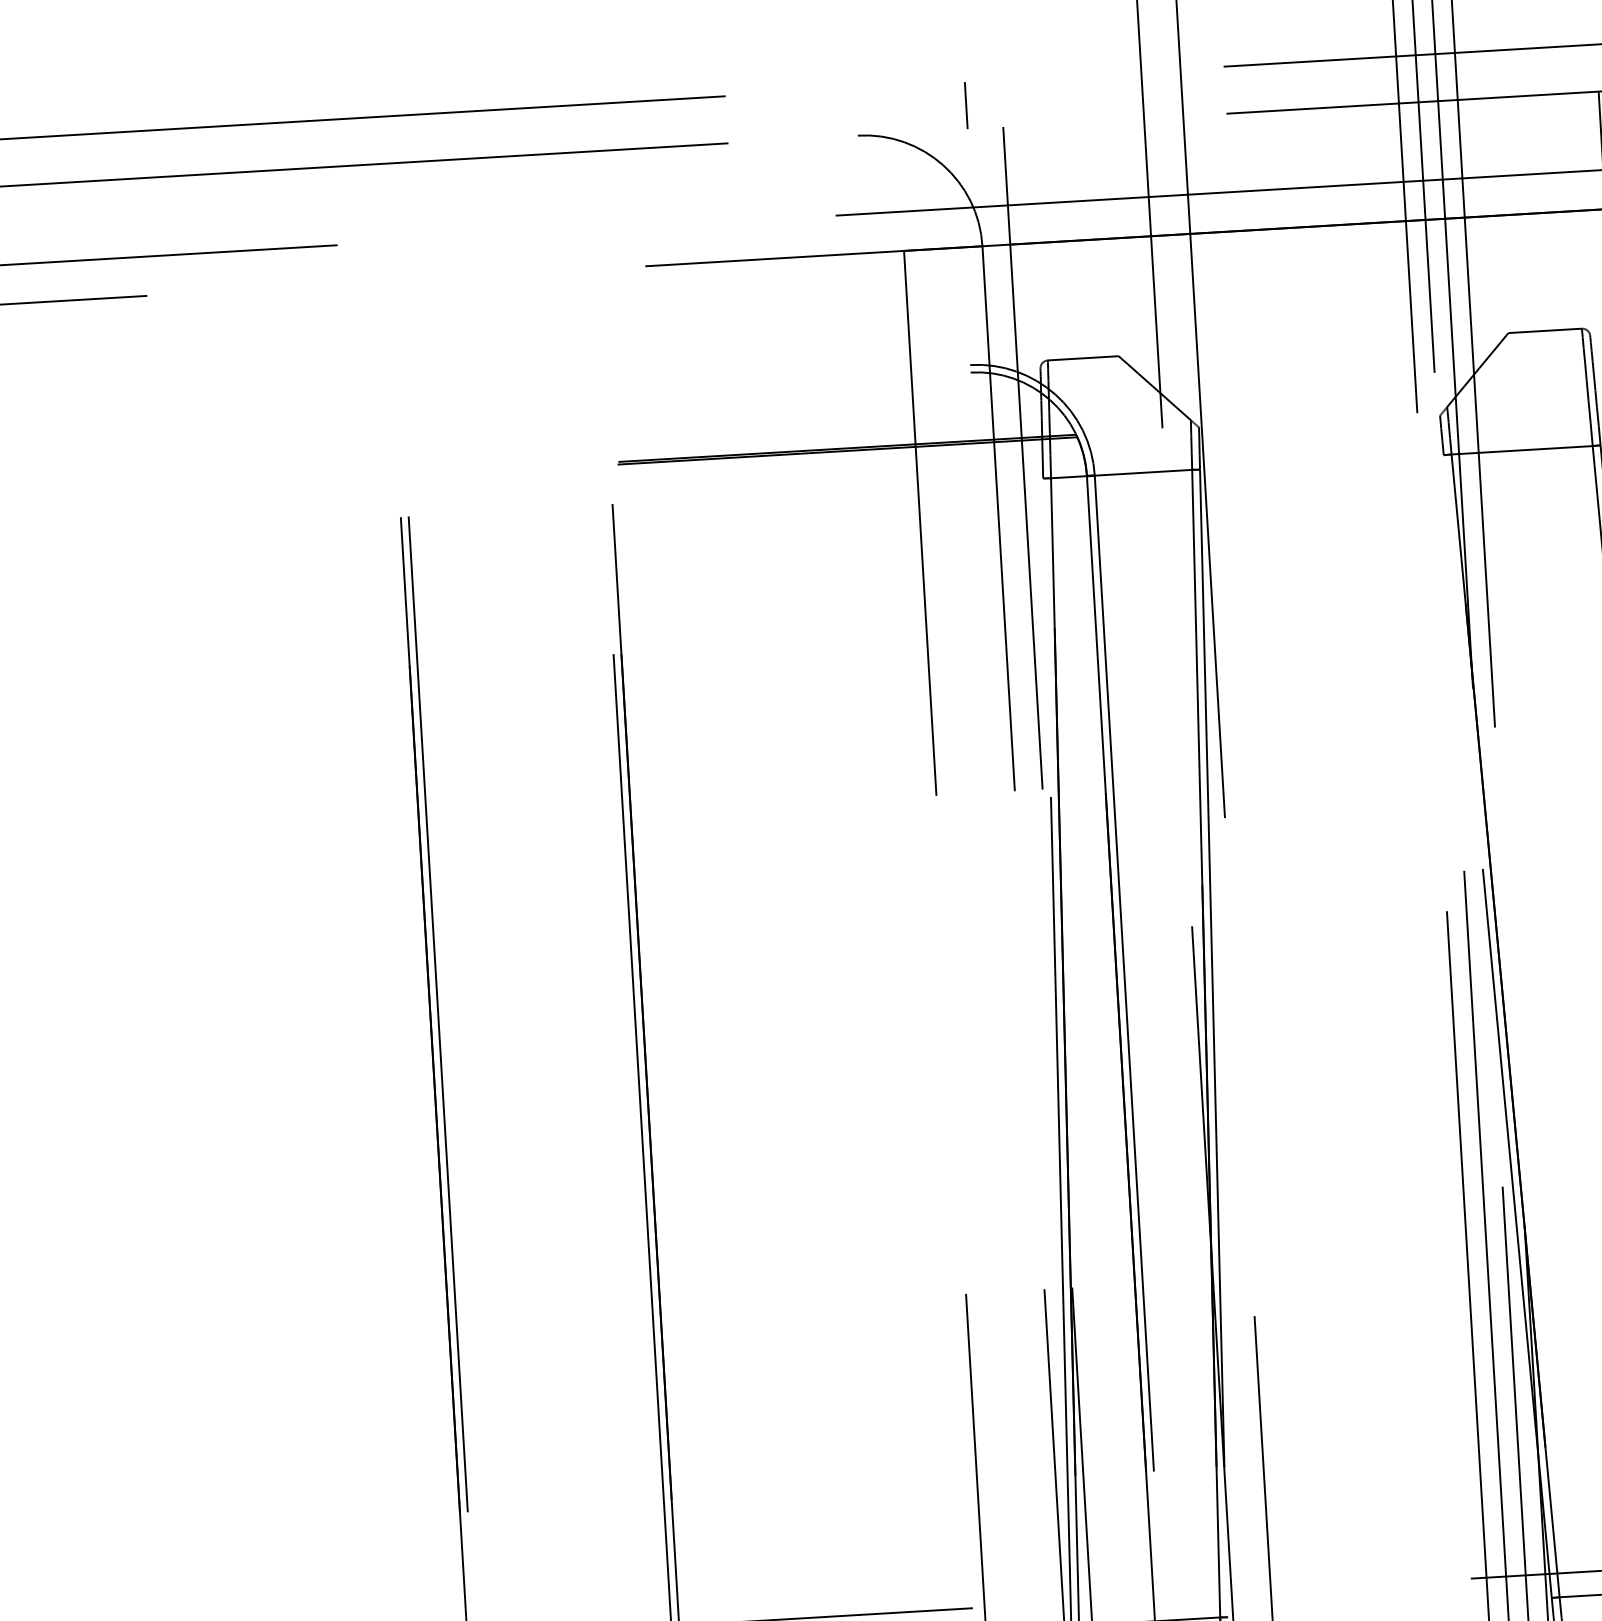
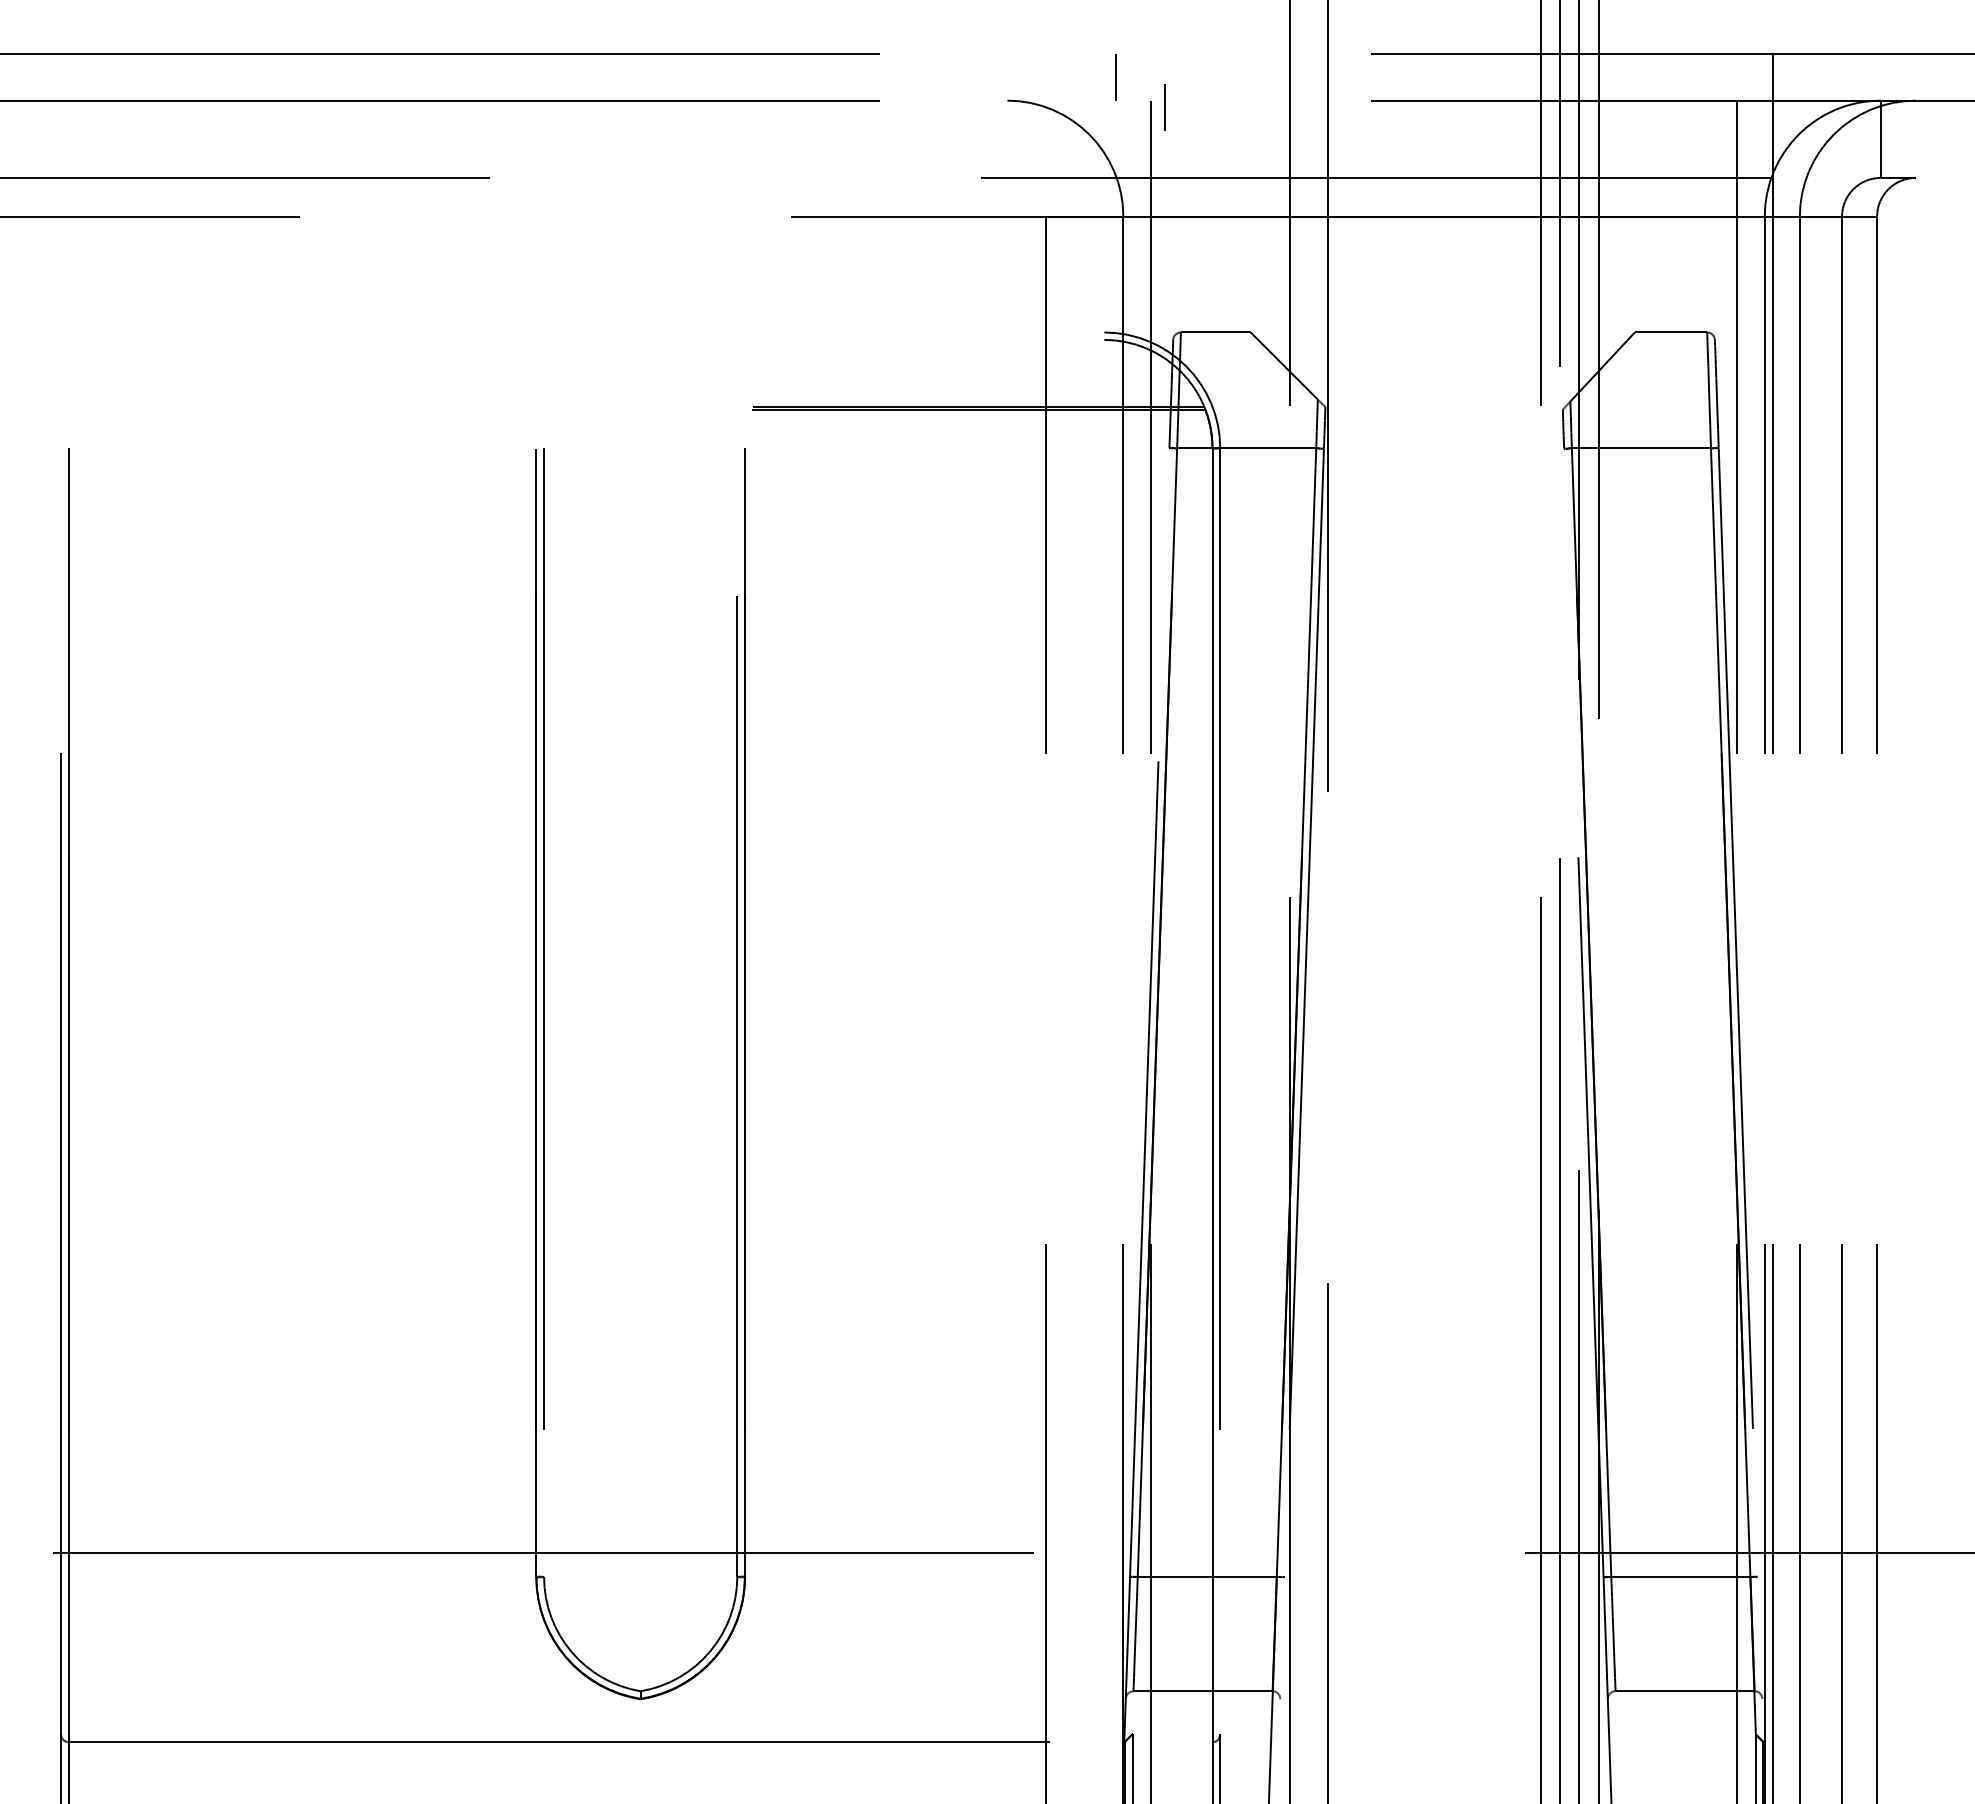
line: (1017, 133) -> (1164, 107), added

